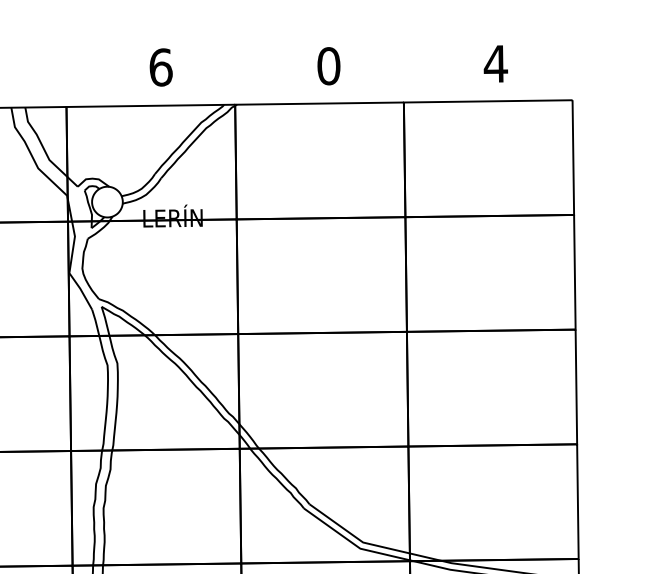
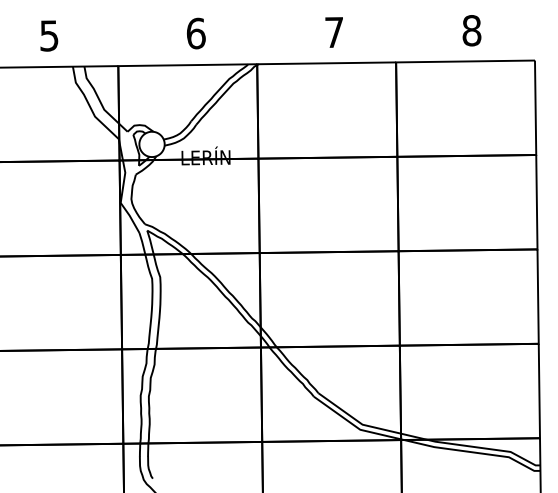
text: (495, 63) -> (471, 30), 4 -> 8
text: (329, 66) -> (334, 32), 0 -> 7

